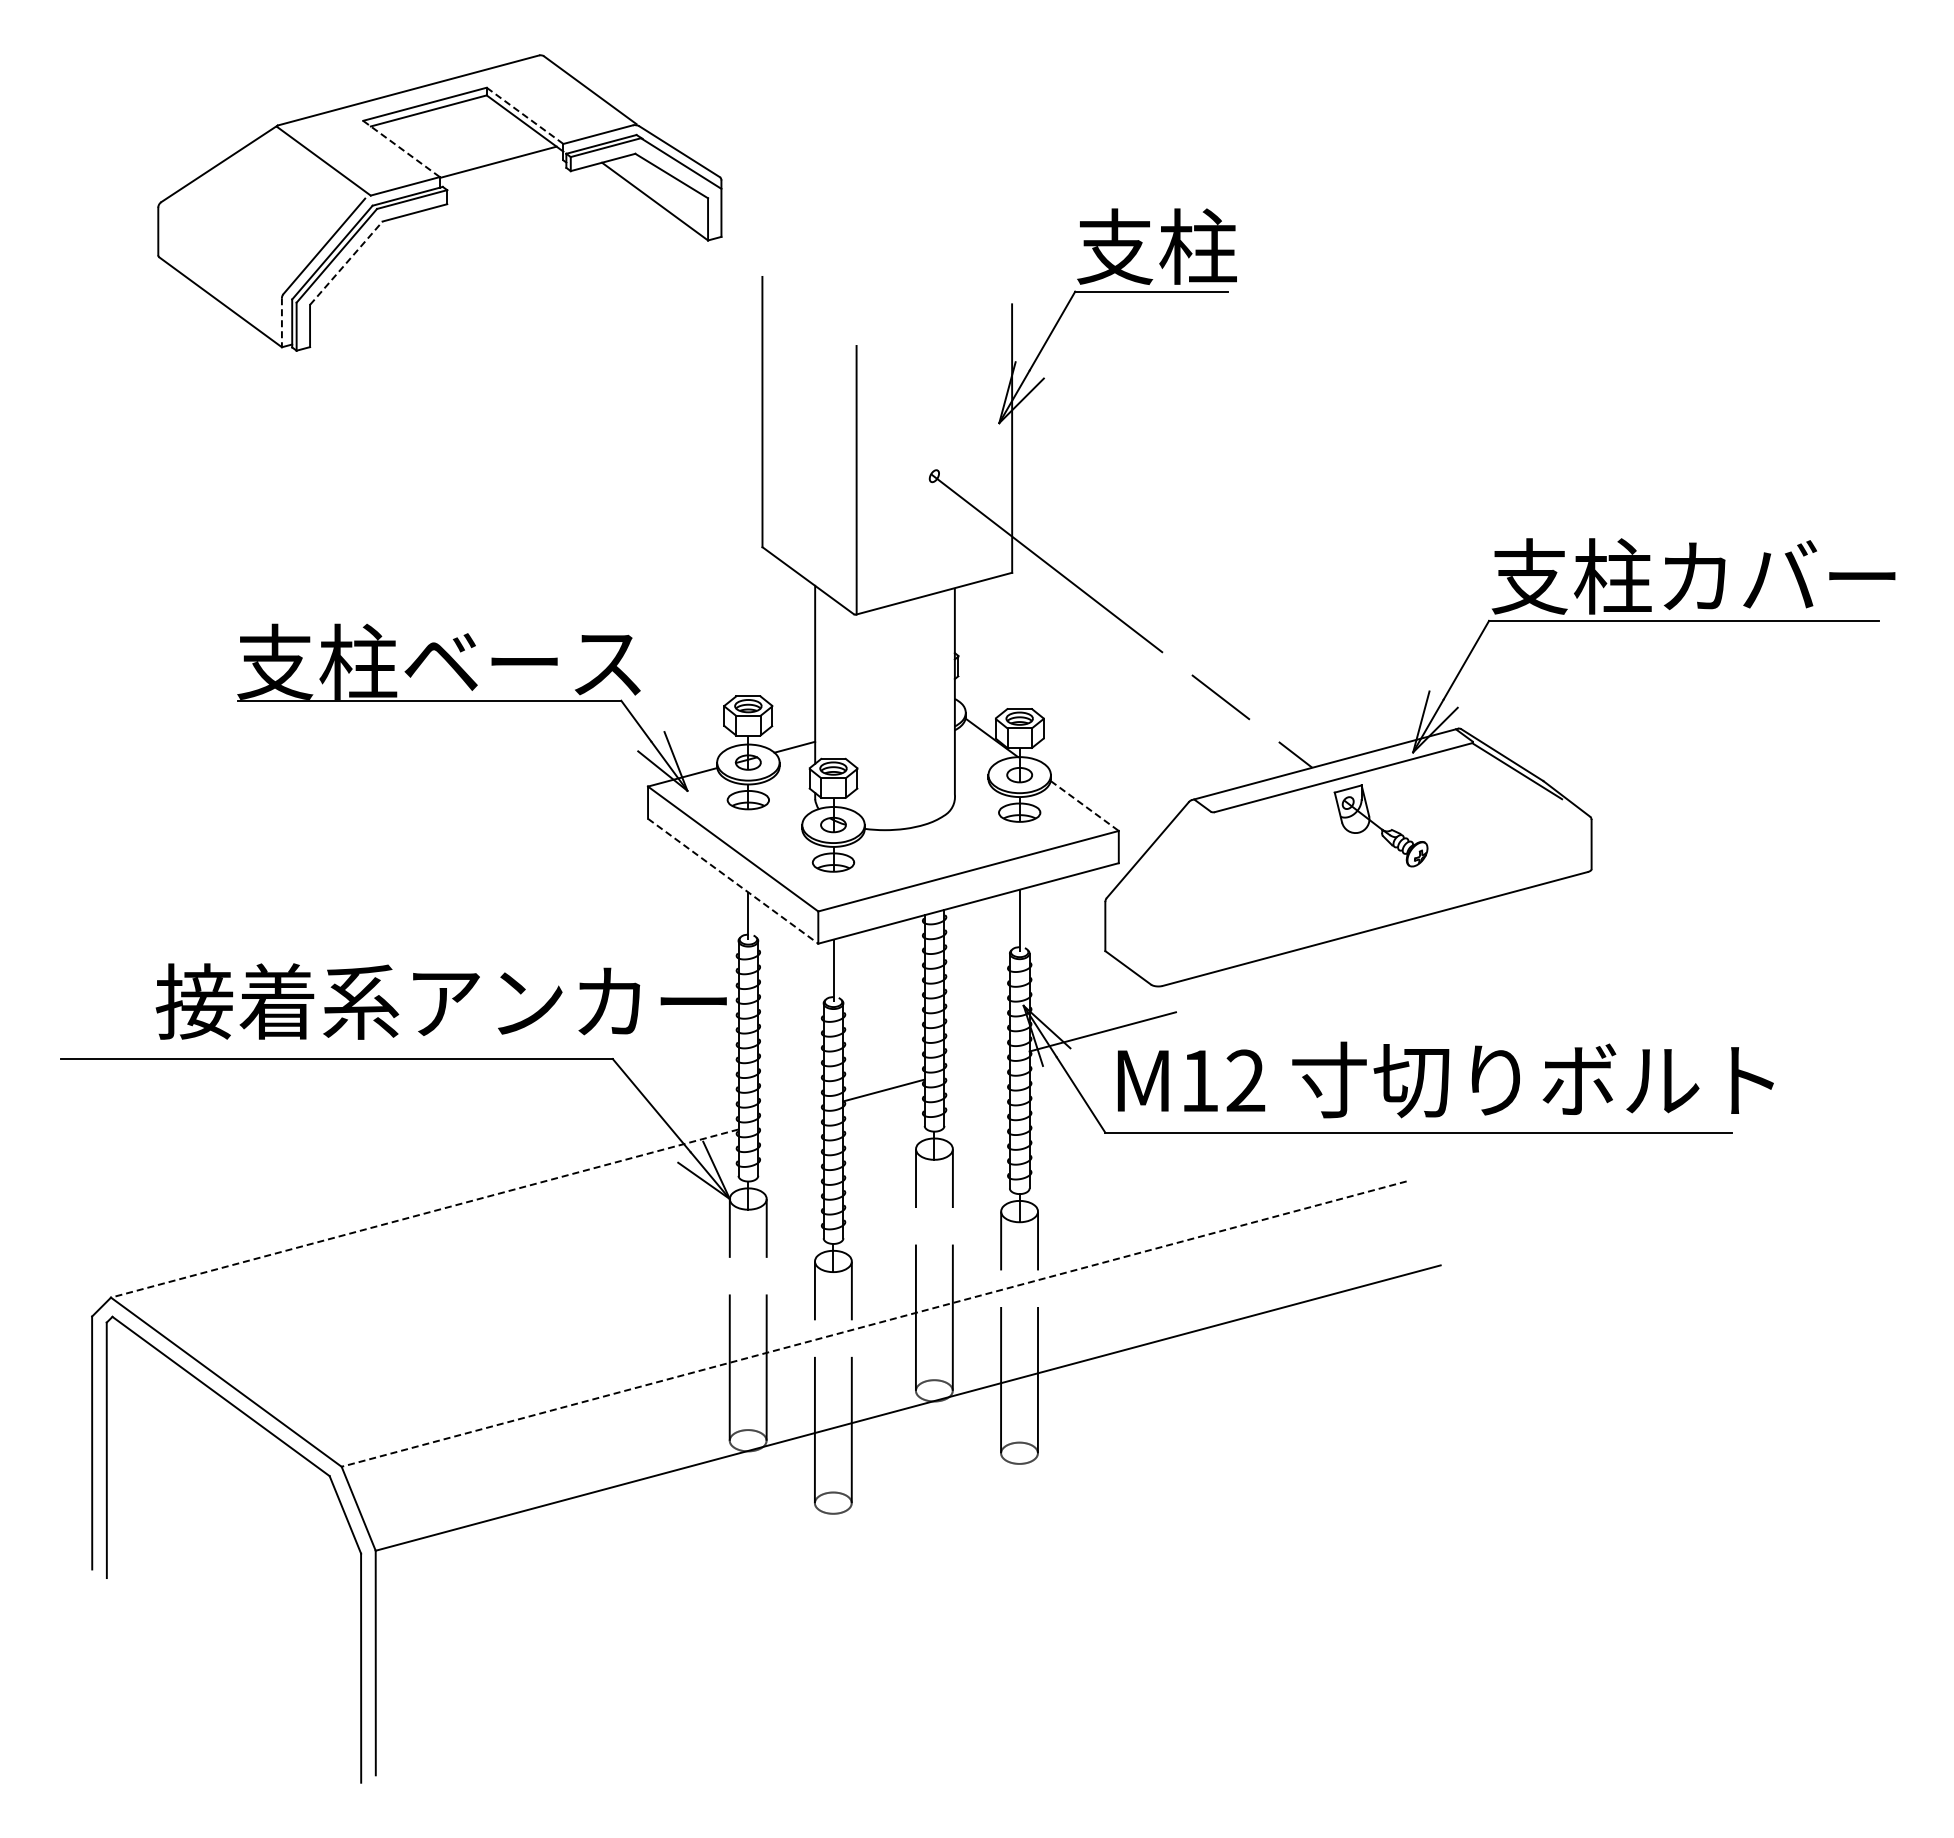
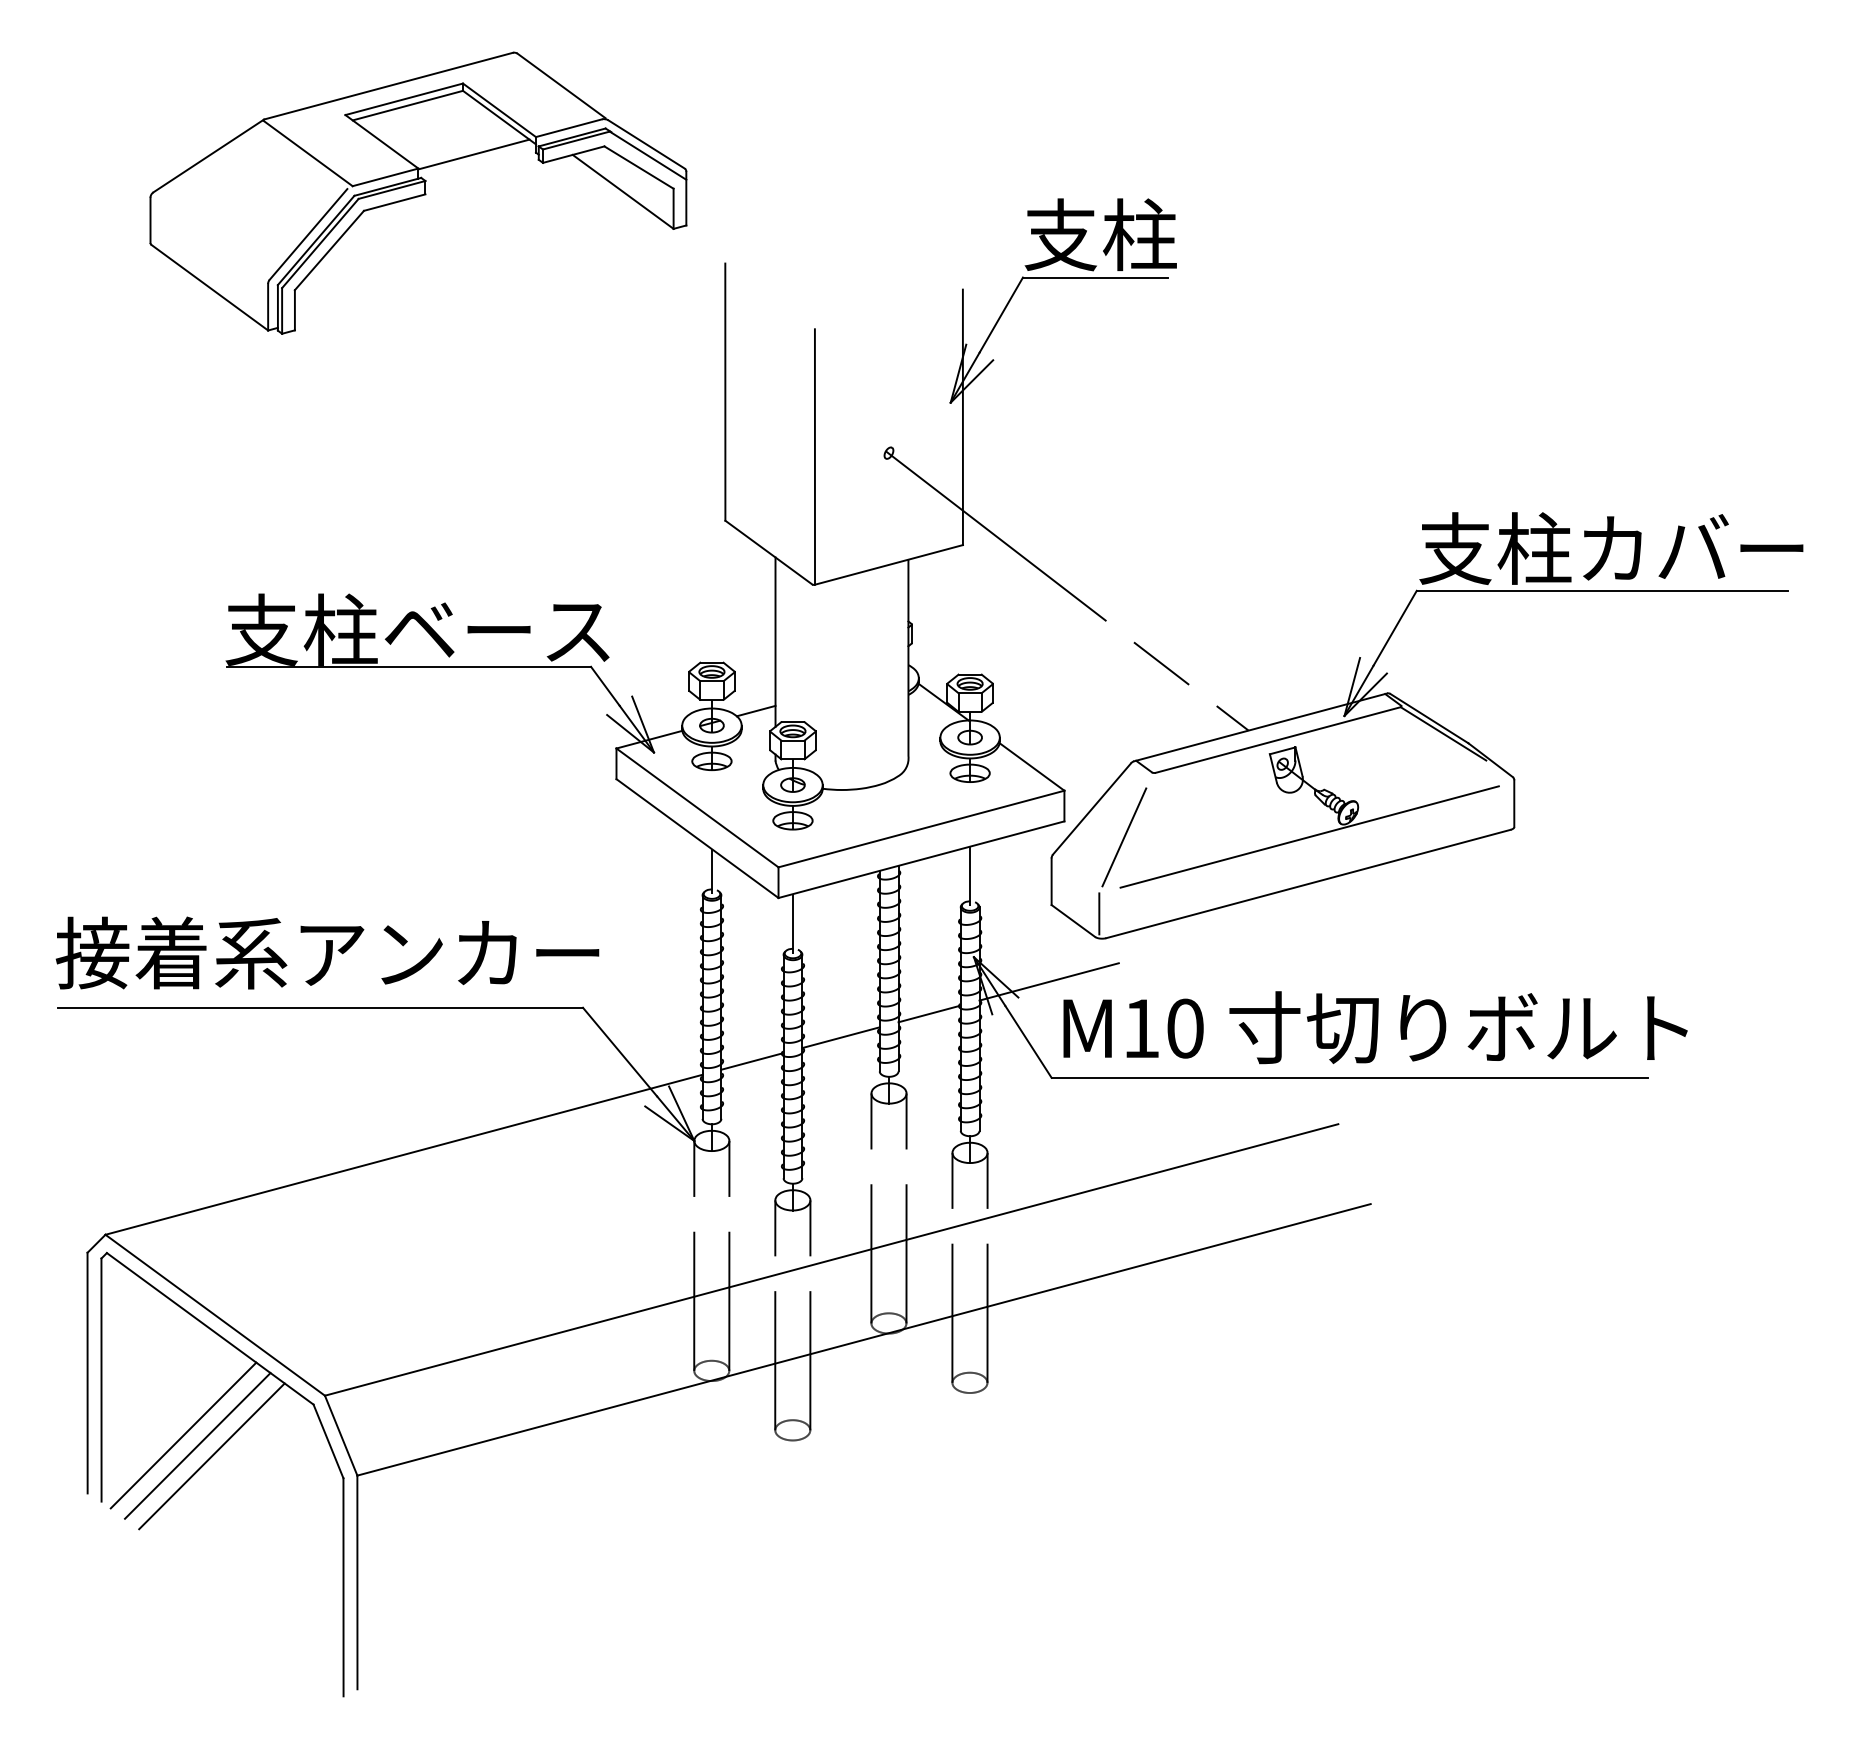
line: (525, 115) -> (499, 109), dashed -> solid
line: (401, 148) -> (381, 141), dashed -> solid
line: (346, 262) -> (329, 249), dashed -> solid
line: (281, 322) -> (267, 306), dashed -> solid
line: (1085, 806) -> (1032, 767), dashed -> solid
line: (1181, 879) -> (1124, 836), added
line: (1376, 879) -> (1309, 836), added
line: (733, 881) -> (697, 838), dashed -> solid
line: (1155, 959) -> (1099, 913), added
text: (440, 1001) -> (326, 952), moved
line: (975, 1065) -> (928, 1013), added
text: (1245, 1080) -> (1184, 1028), M12 -> M10
line: (789, 1115) -> (751, 1061), added
line: (424, 1213) -> (403, 1154), dashed -> solid
line: (873, 1324) -> (831, 1260), dashed -> solid
line: (192, 1508) -> (183, 1435), added
line: (207, 1519) -> (197, 1445), added
line: (222, 1530) -> (211, 1456), added

